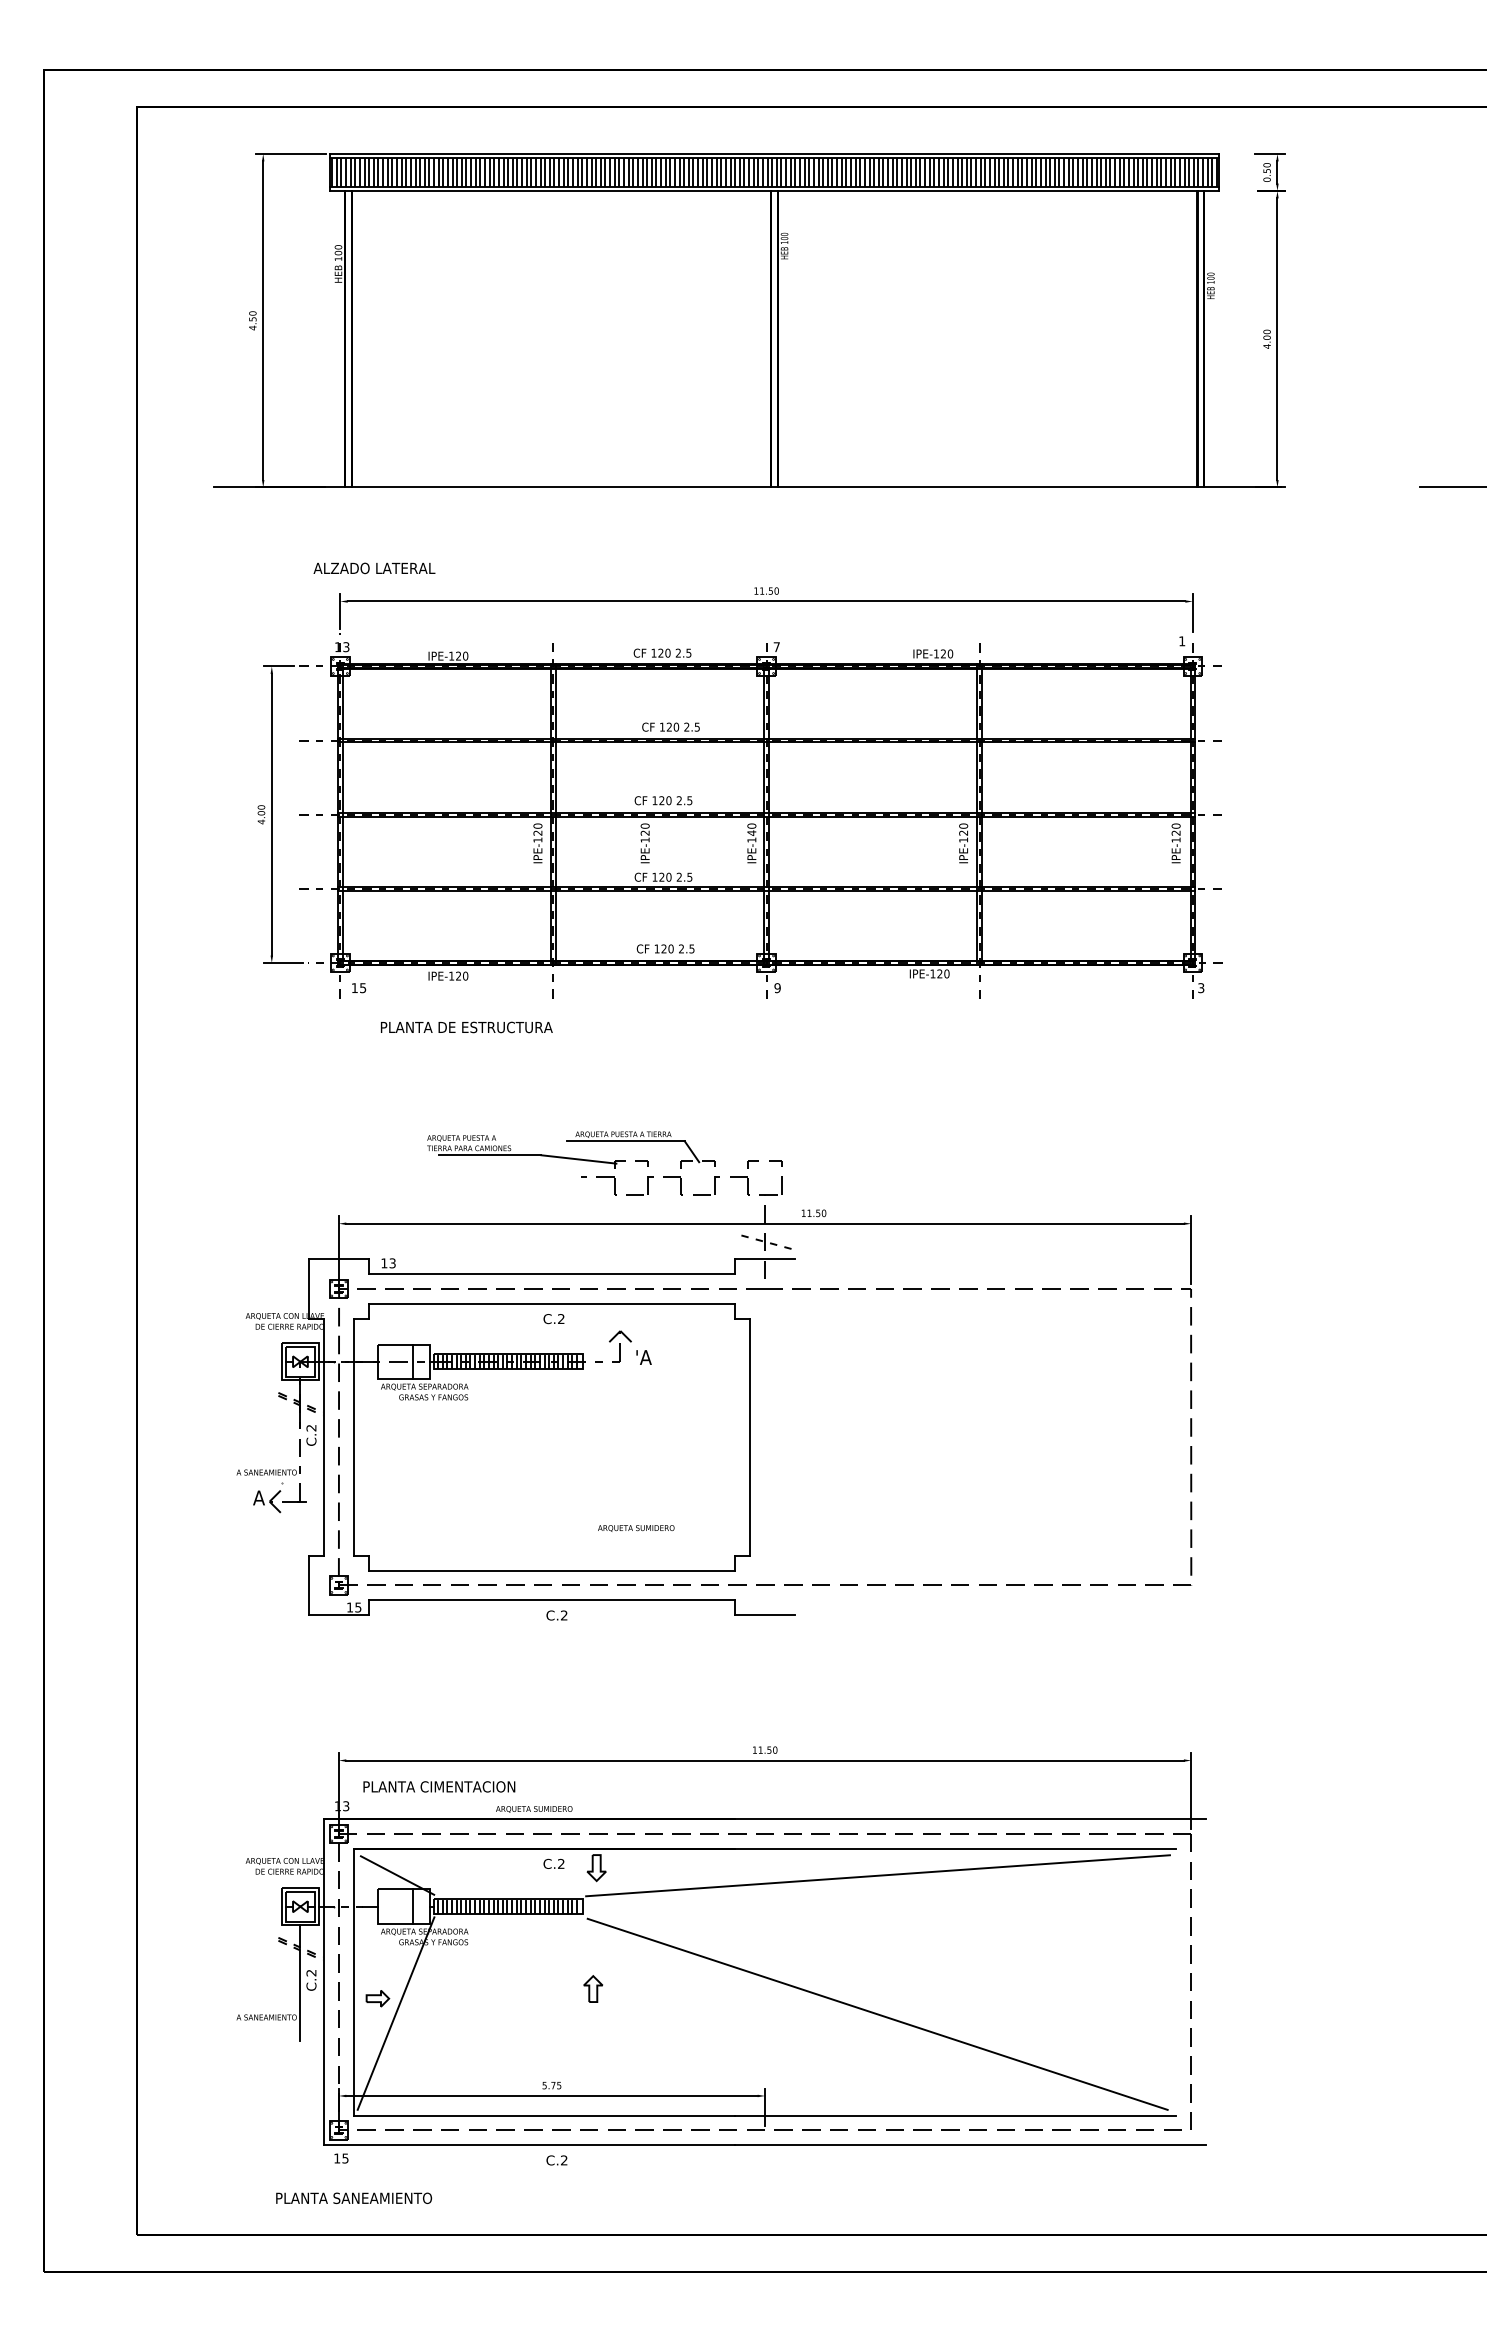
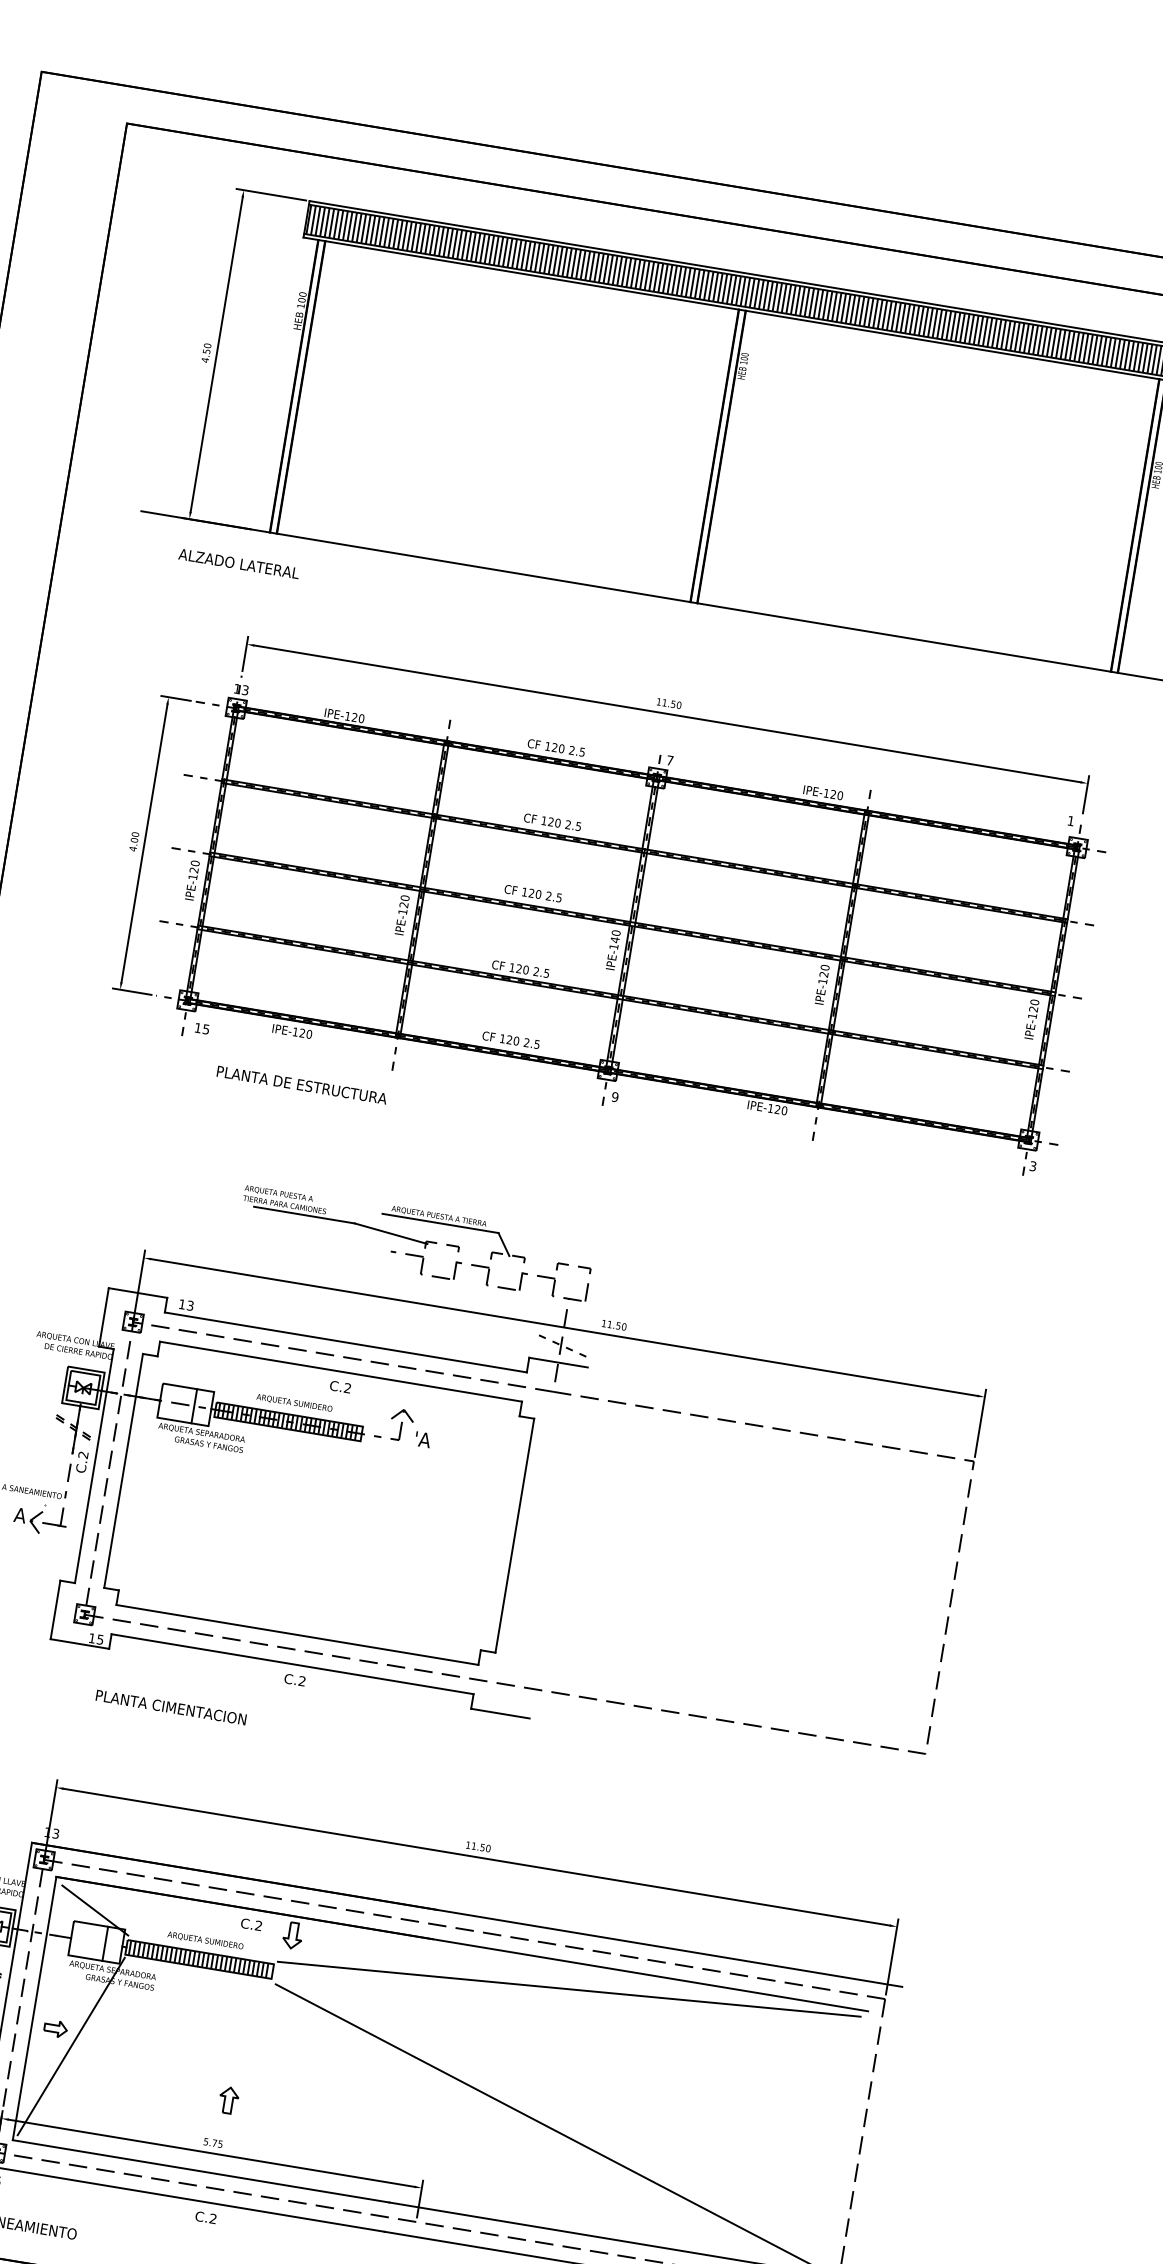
text: (374, 568) -> (239, 563), moved
text: (644, 843) -> (191, 880), moved
text: (636, 1528) -> (294, 1403), moved
text: (439, 1786) -> (171, 1707), moved
text: (534, 1809) -> (205, 1940), moved
part: (593, 1988) -> (229, 2099), moved

